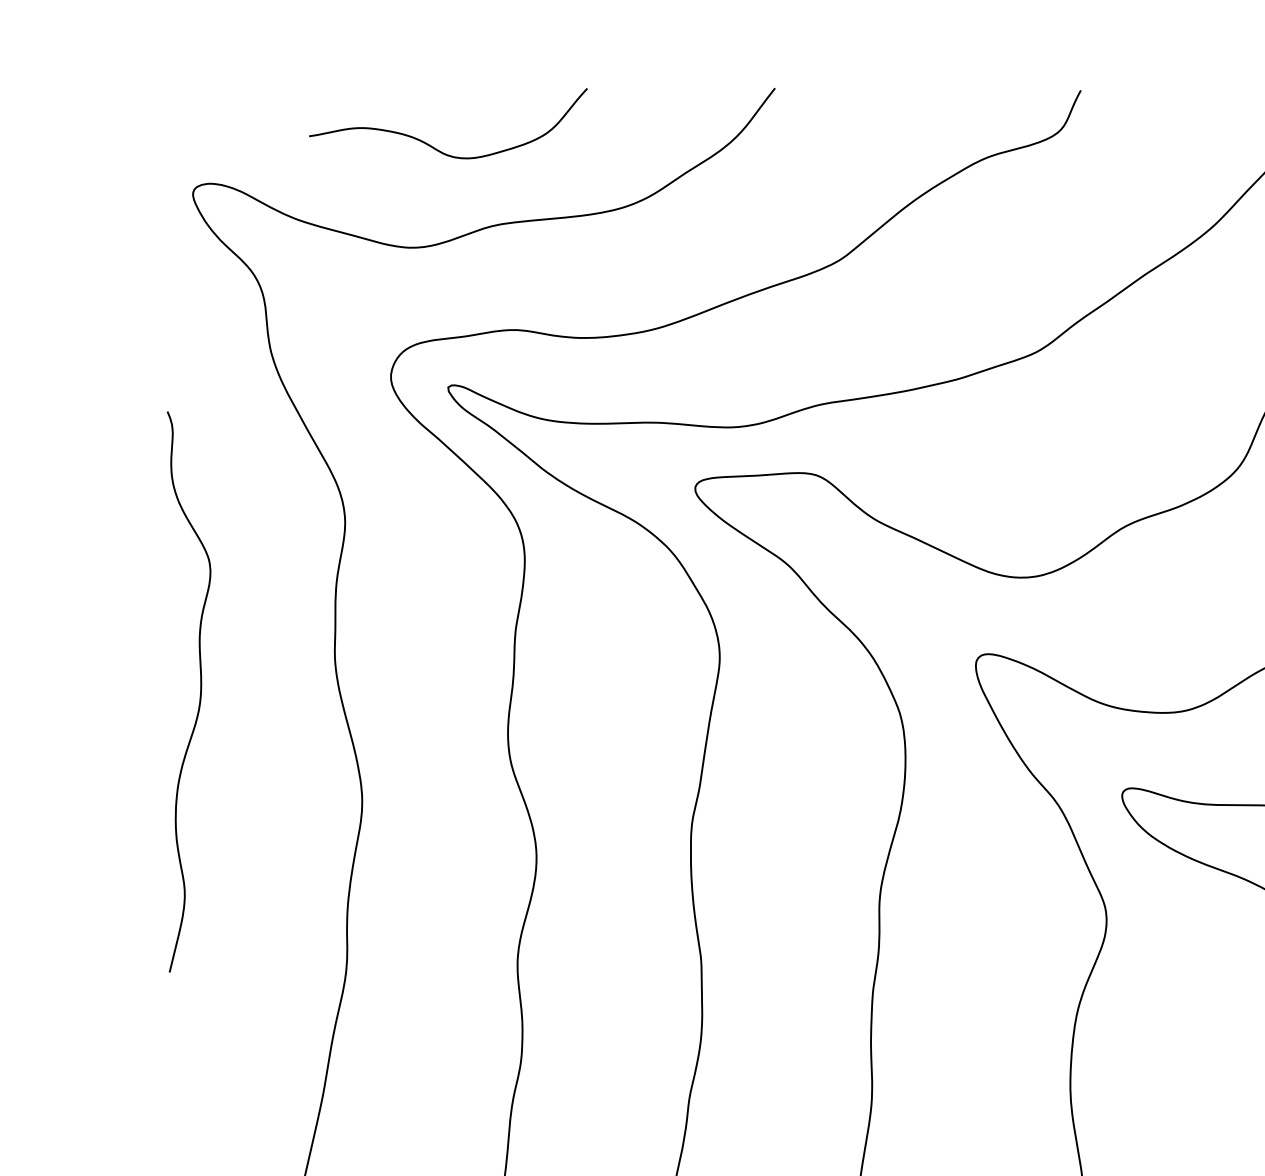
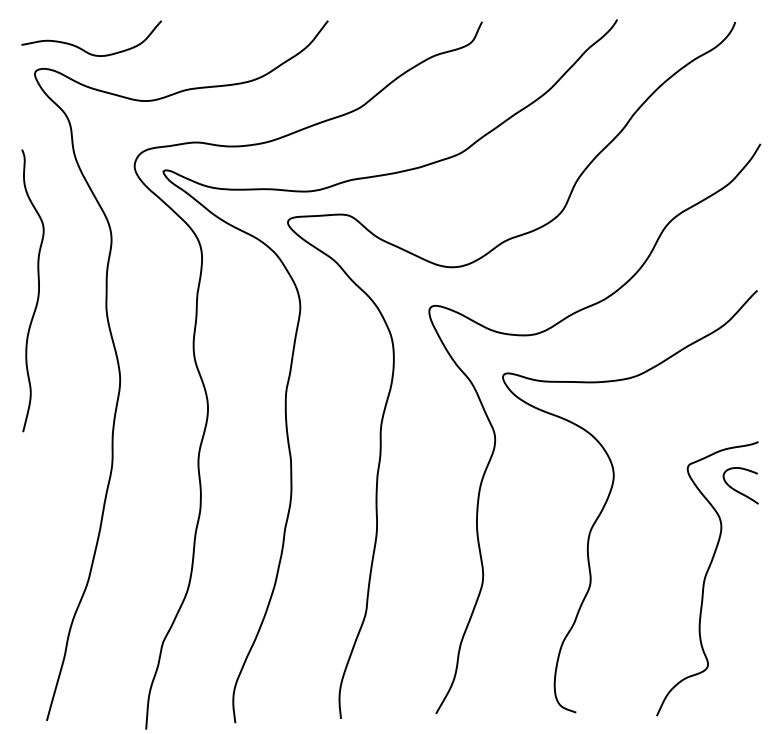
curve: (434, 145) -> (84, 49), moved
curve: (198, 697) -> (37, 293), moved

